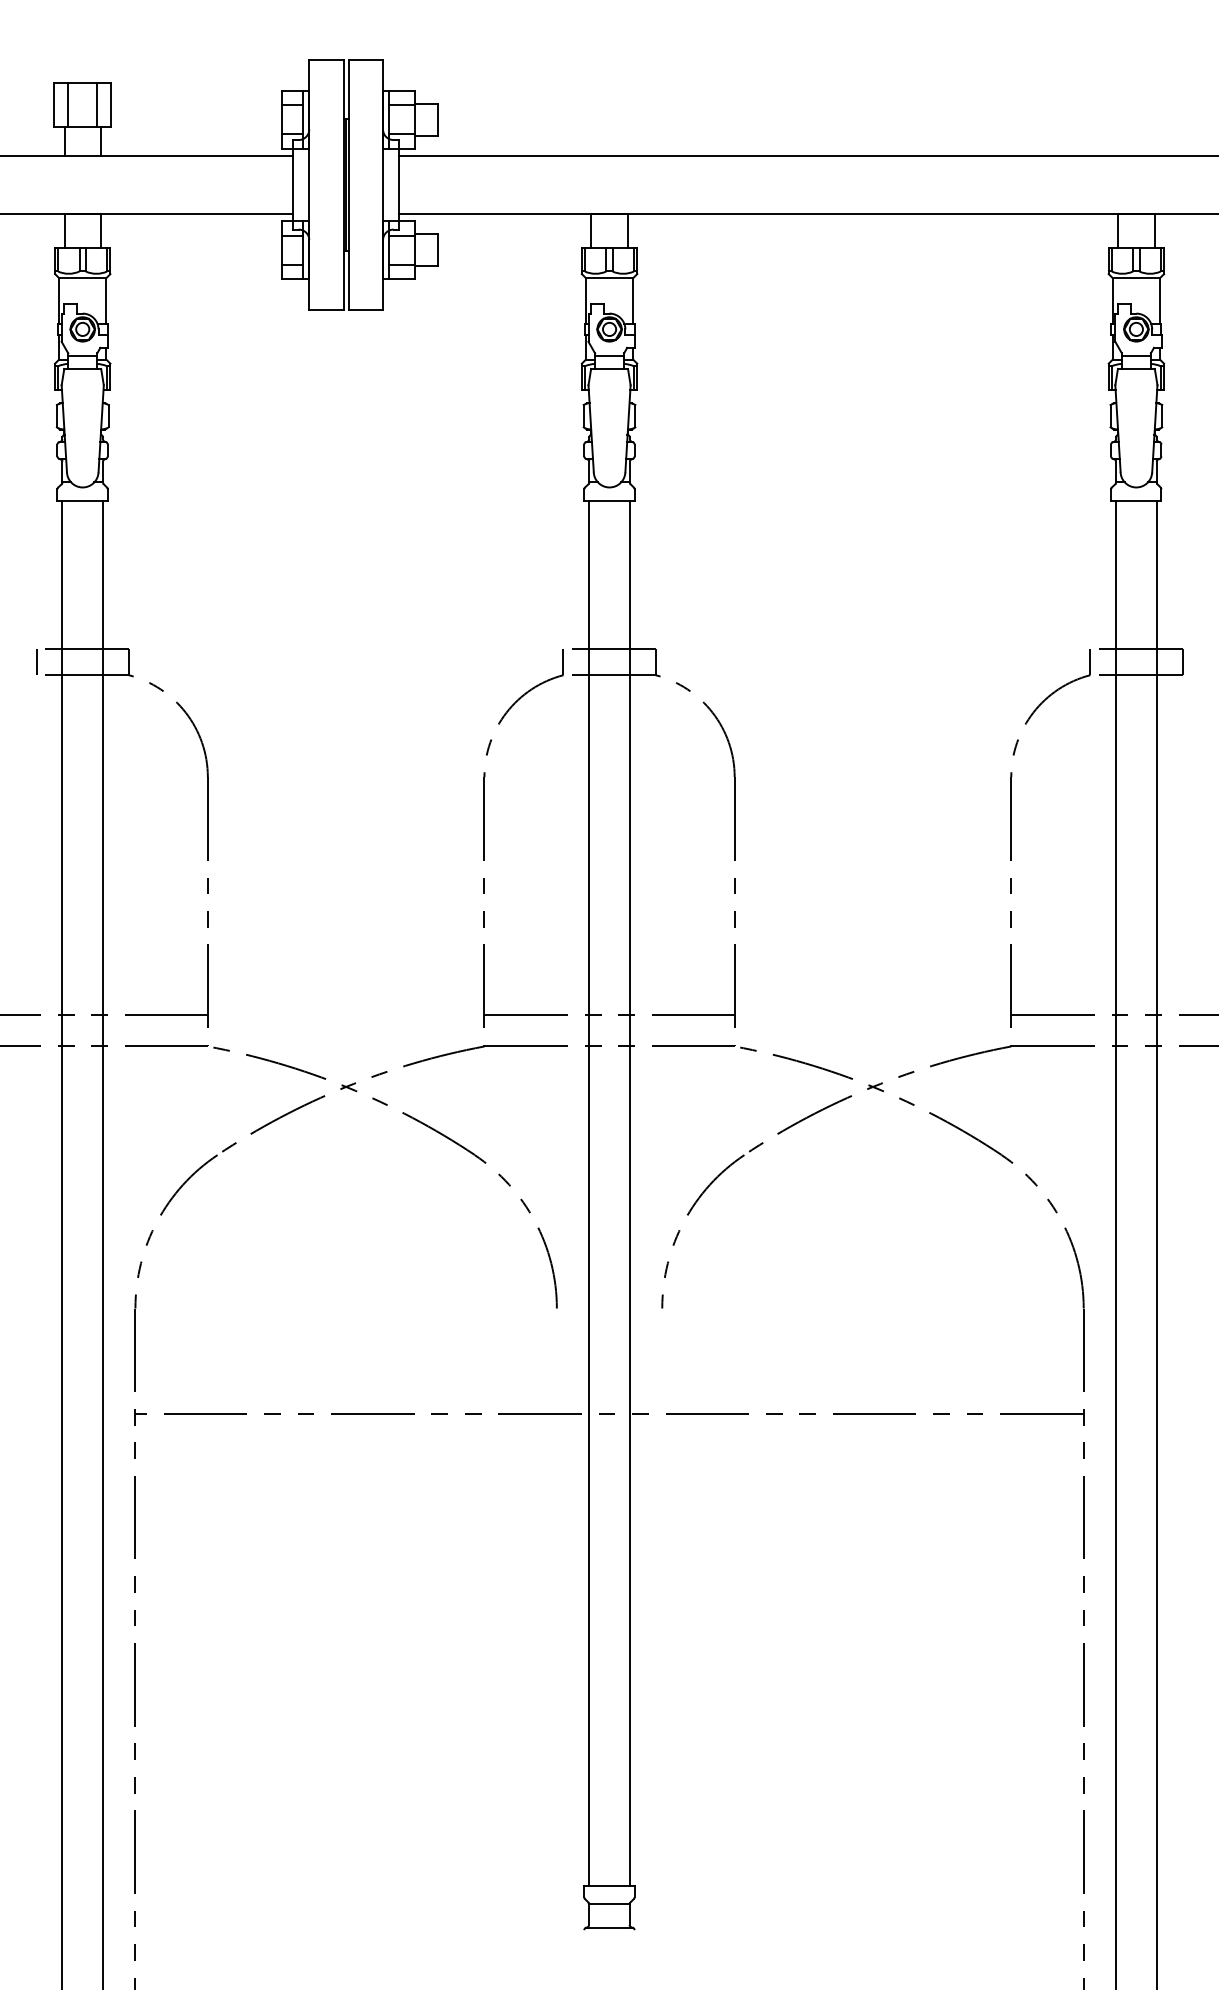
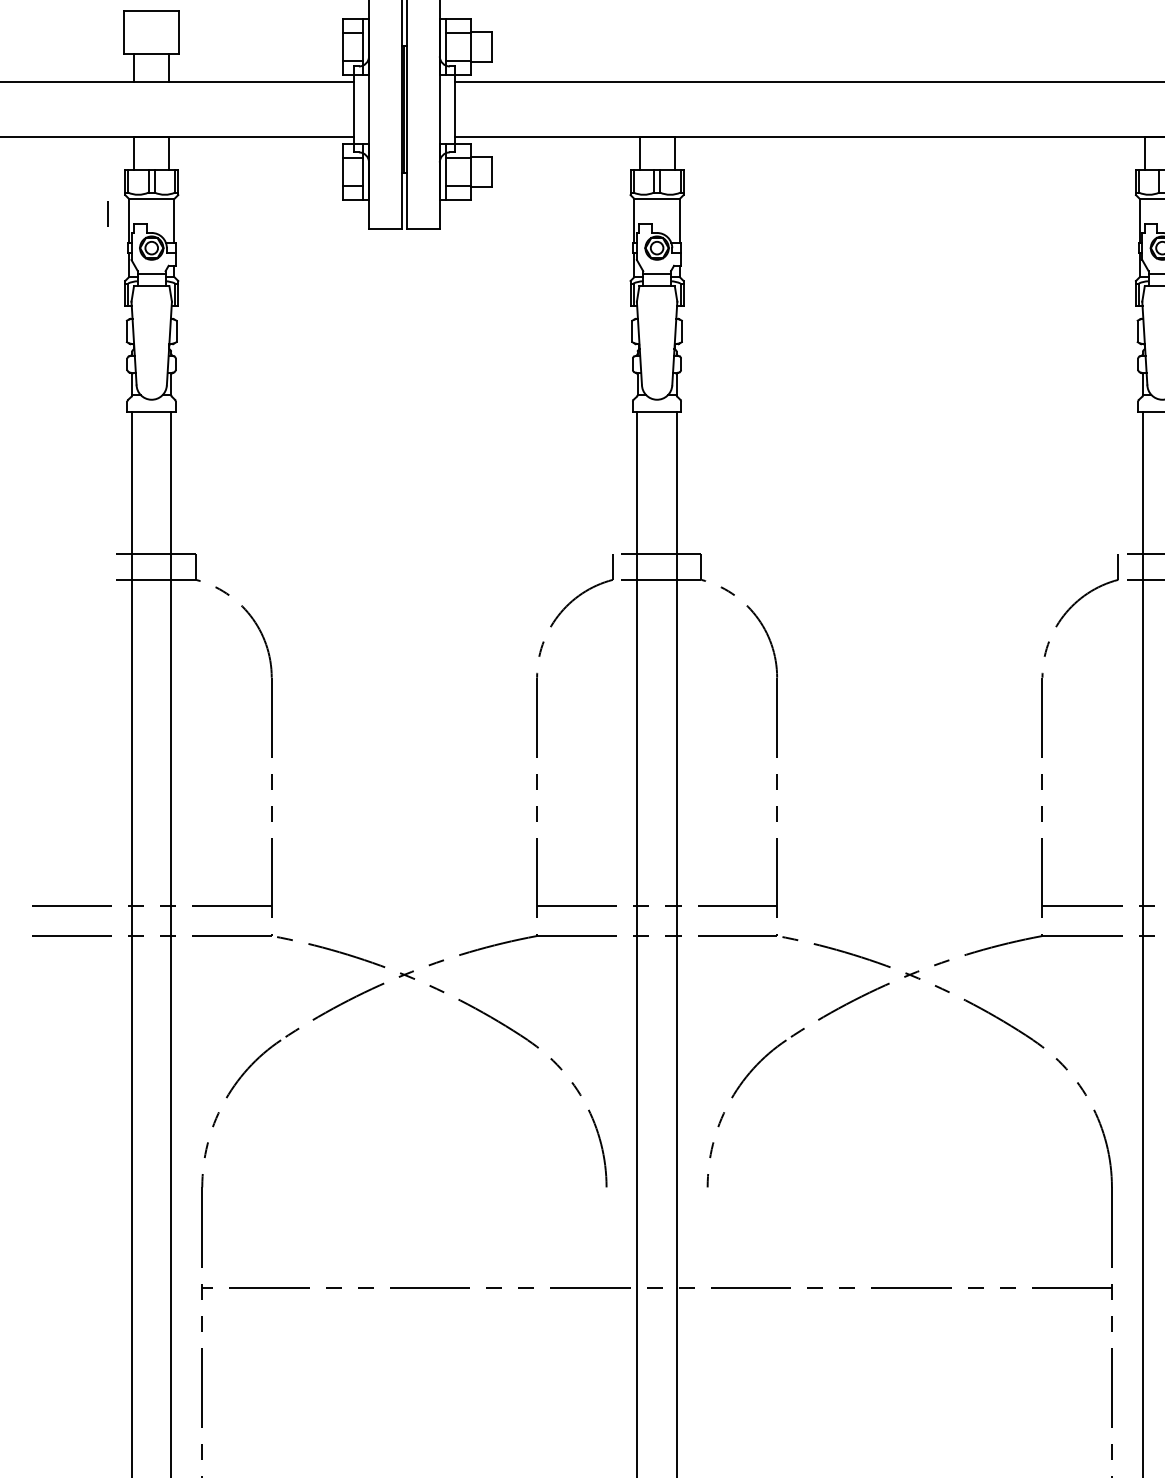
line: (68, 104) -> (138, 32), removed
line: (97, 104) -> (165, 32), removed
line: (36, 661) -> (107, 213), moved

